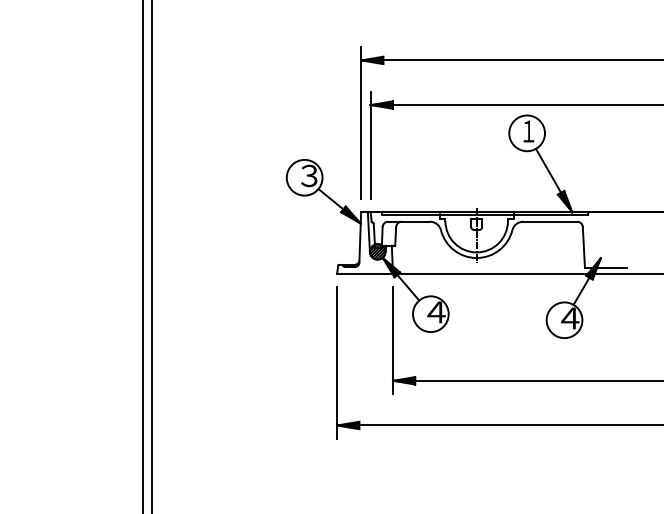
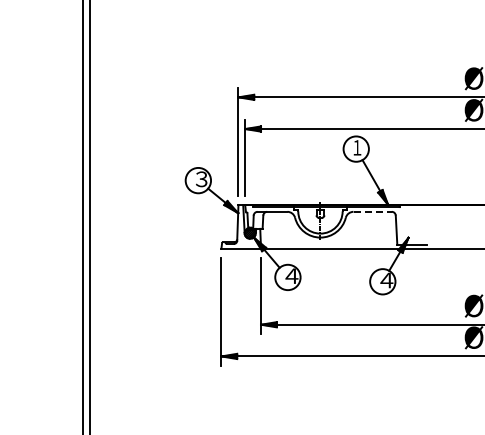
line: (551, 221) -> (373, 211), solid -> dashed

